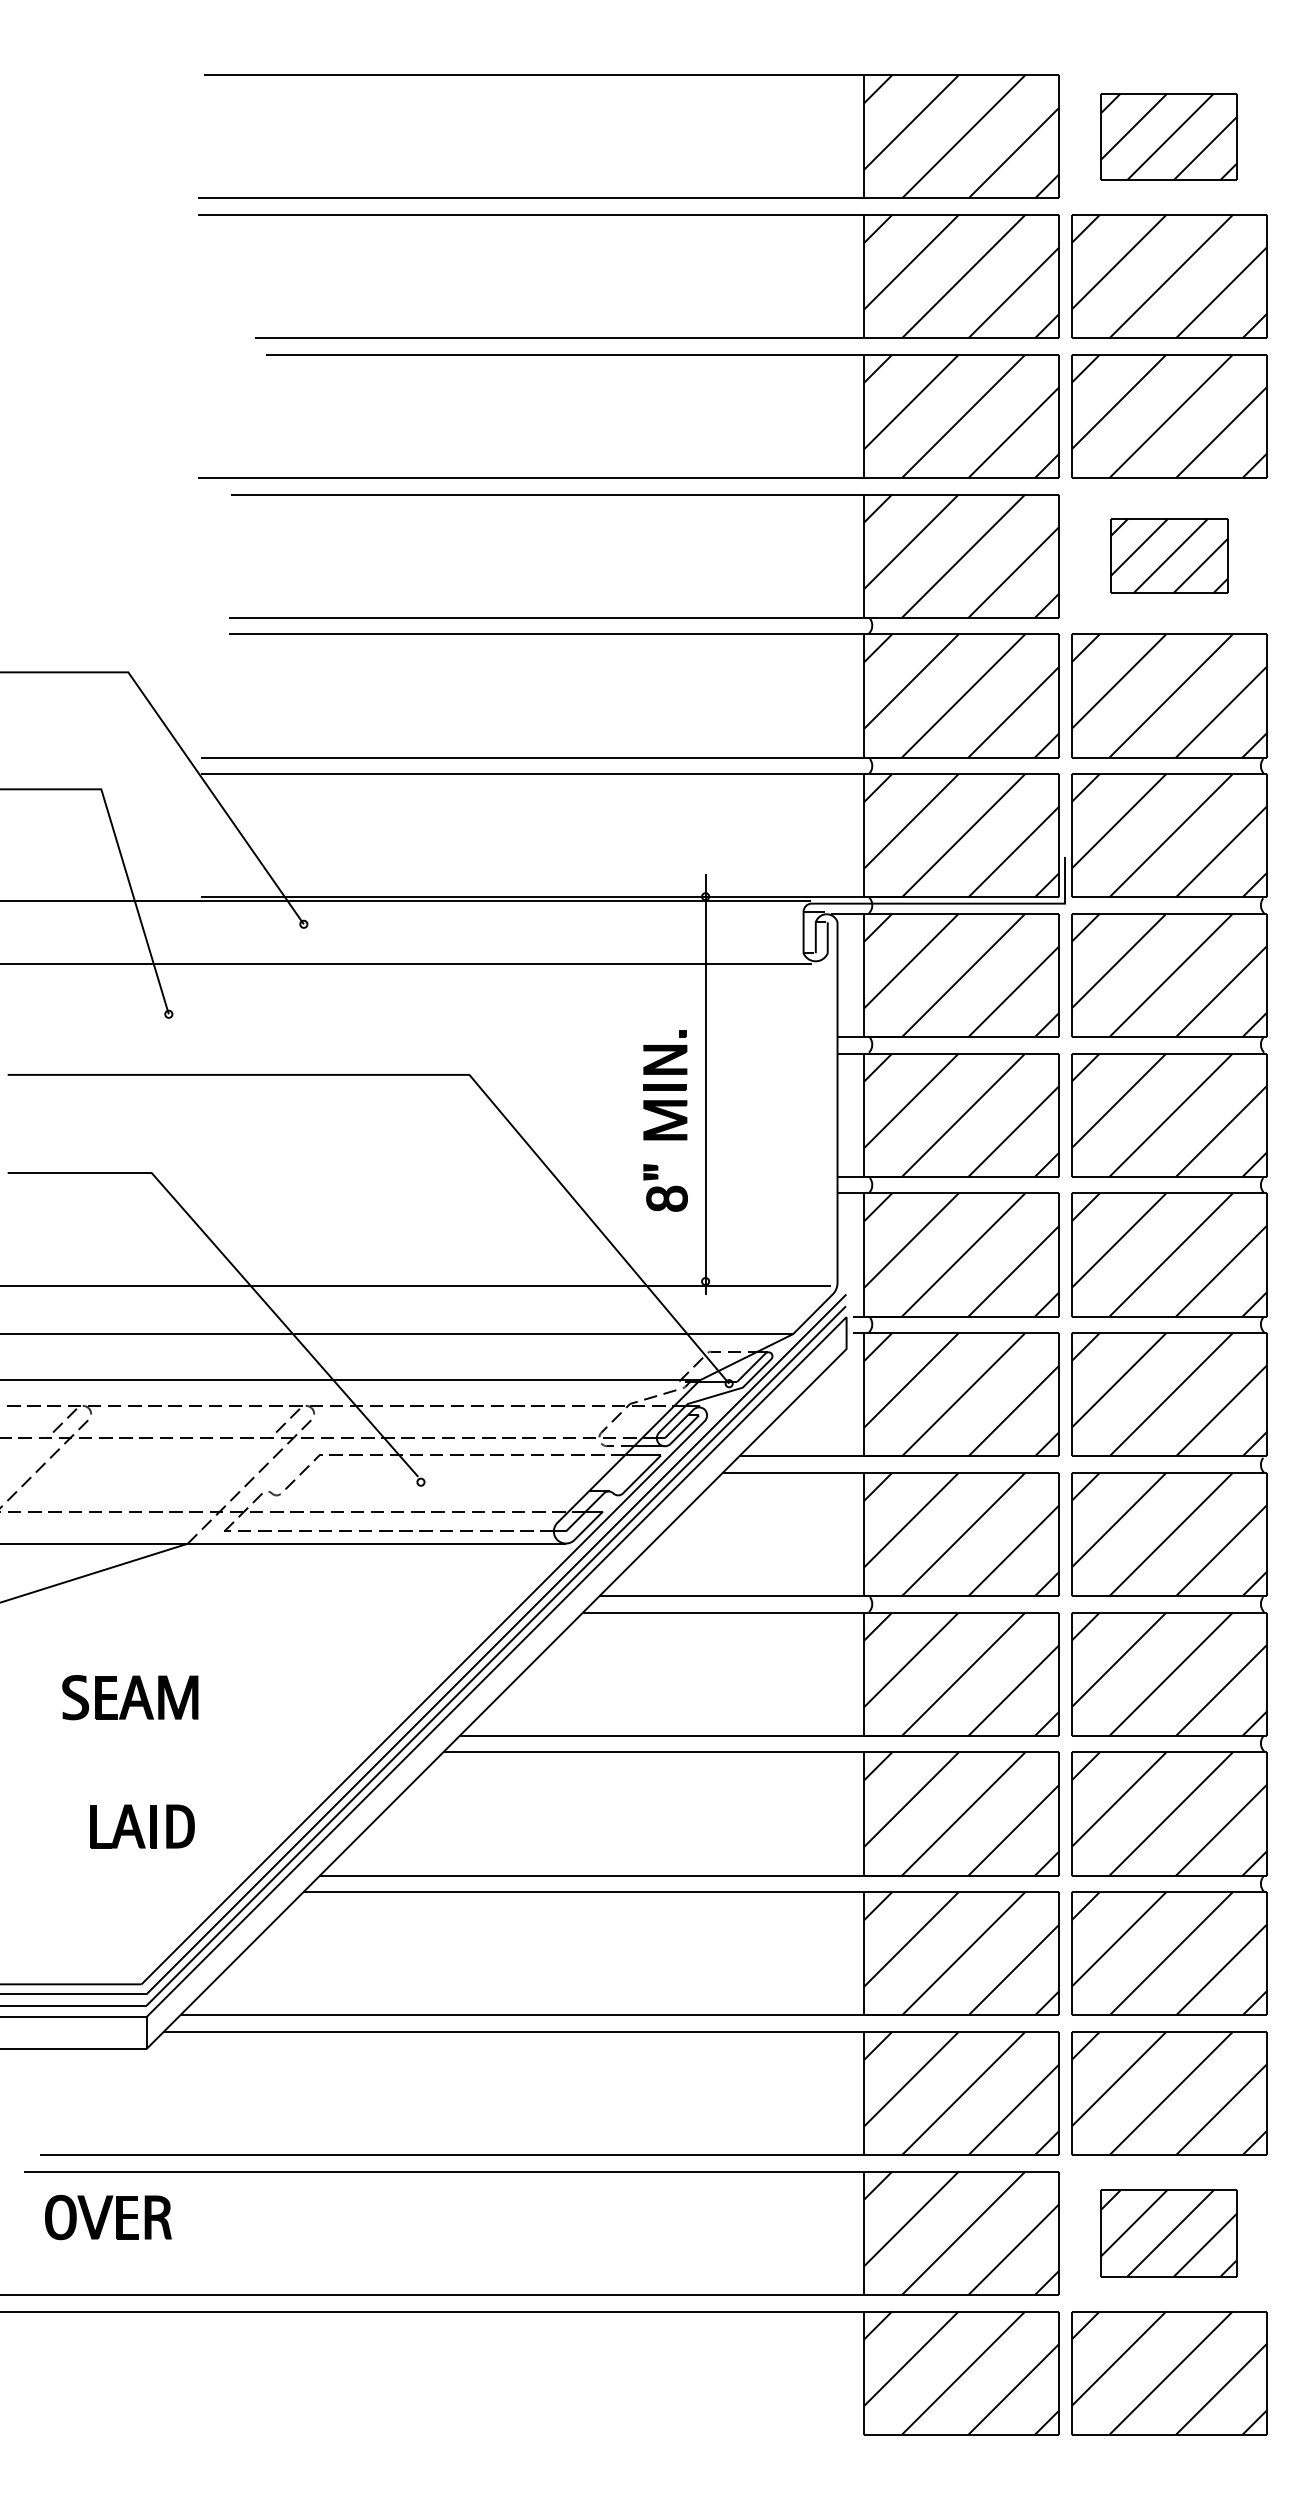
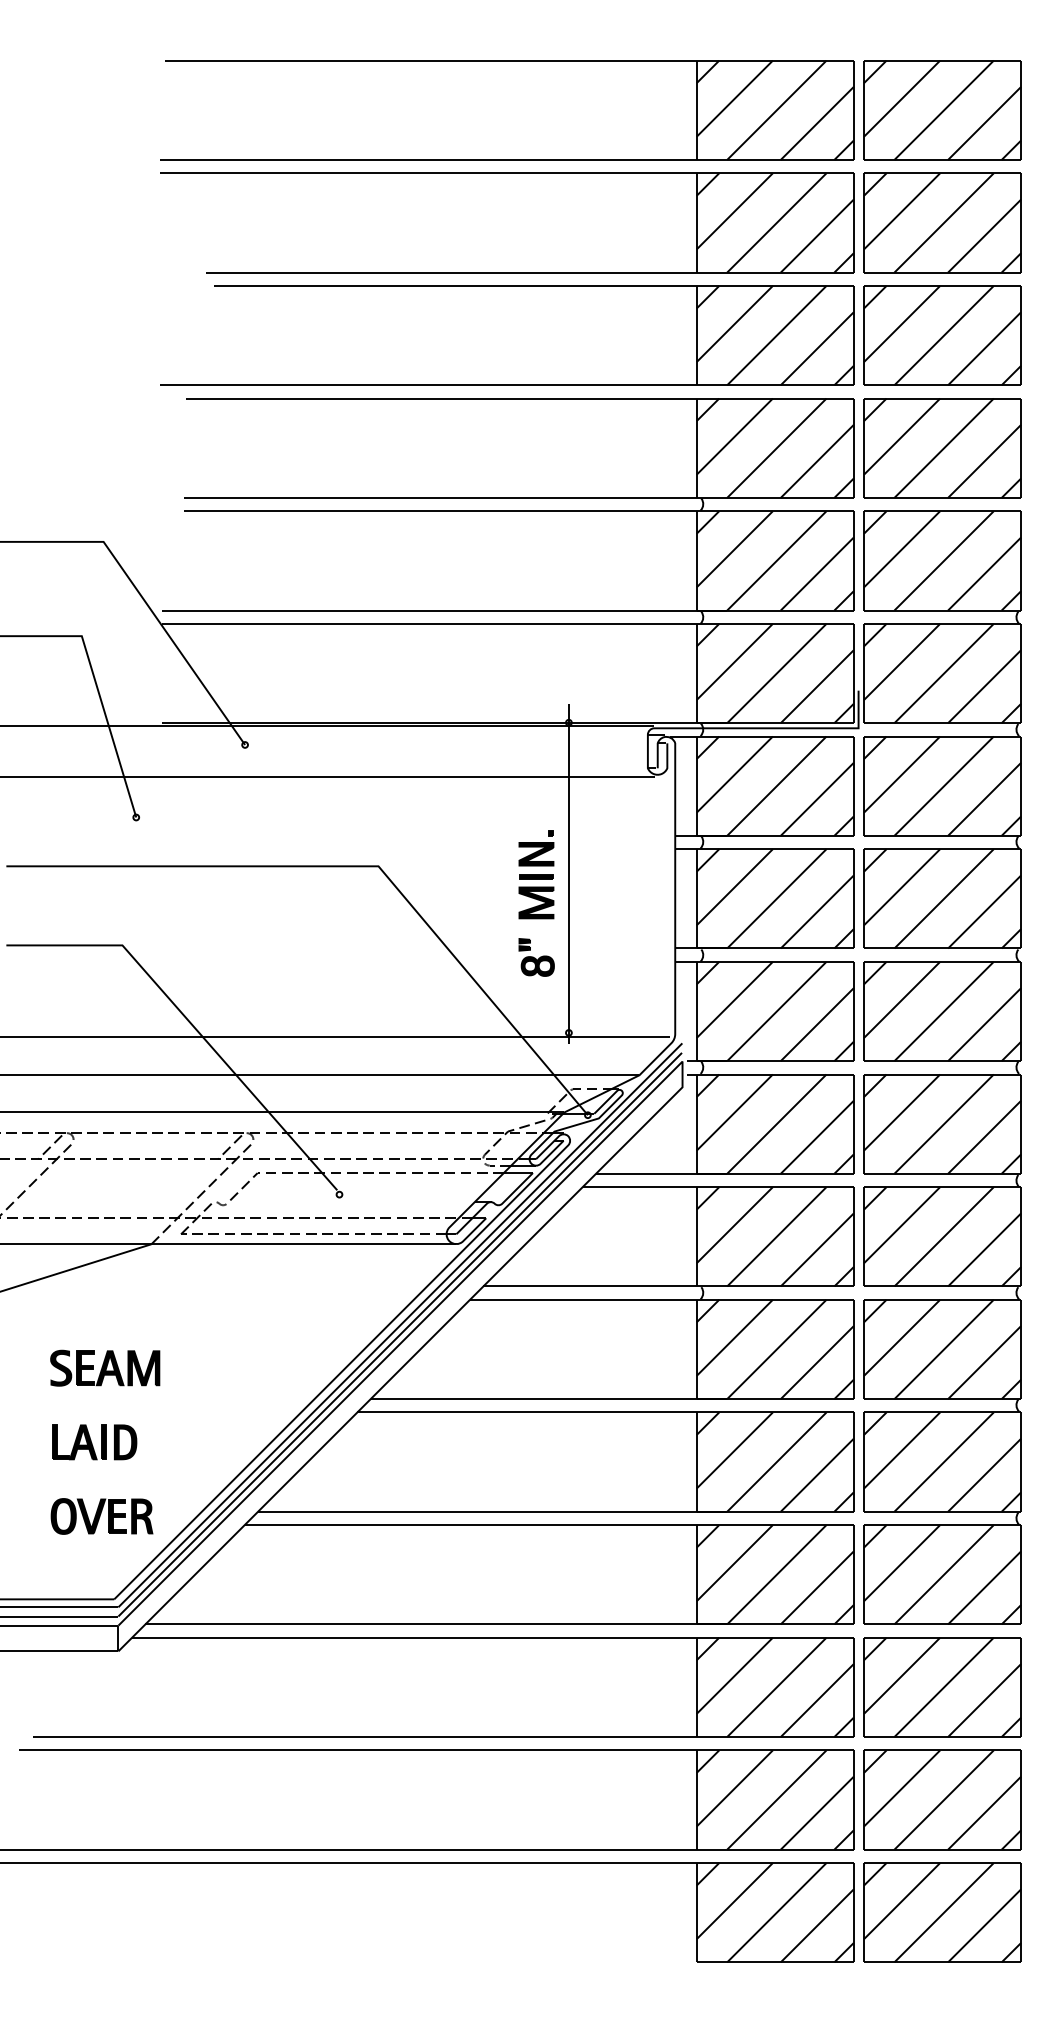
part: (1169, 136) -> (942, 109), size x1.43
part: (1169, 556) -> (942, 448), size x1.67
part: (142, 1826) -> (94, 1442), moved
part: (108, 2217) -> (102, 1516), moved
part: (1169, 2233) -> (942, 1800), size x1.43

